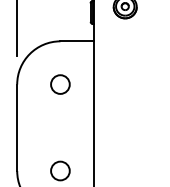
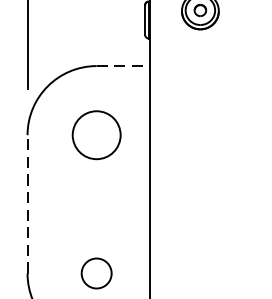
line: (76, 41) -> (122, 66), solid -> dashed
circle: (60, 84) -> (96, 135), size x1.6
line: (17, 127) -> (28, 203), solid -> dashed

